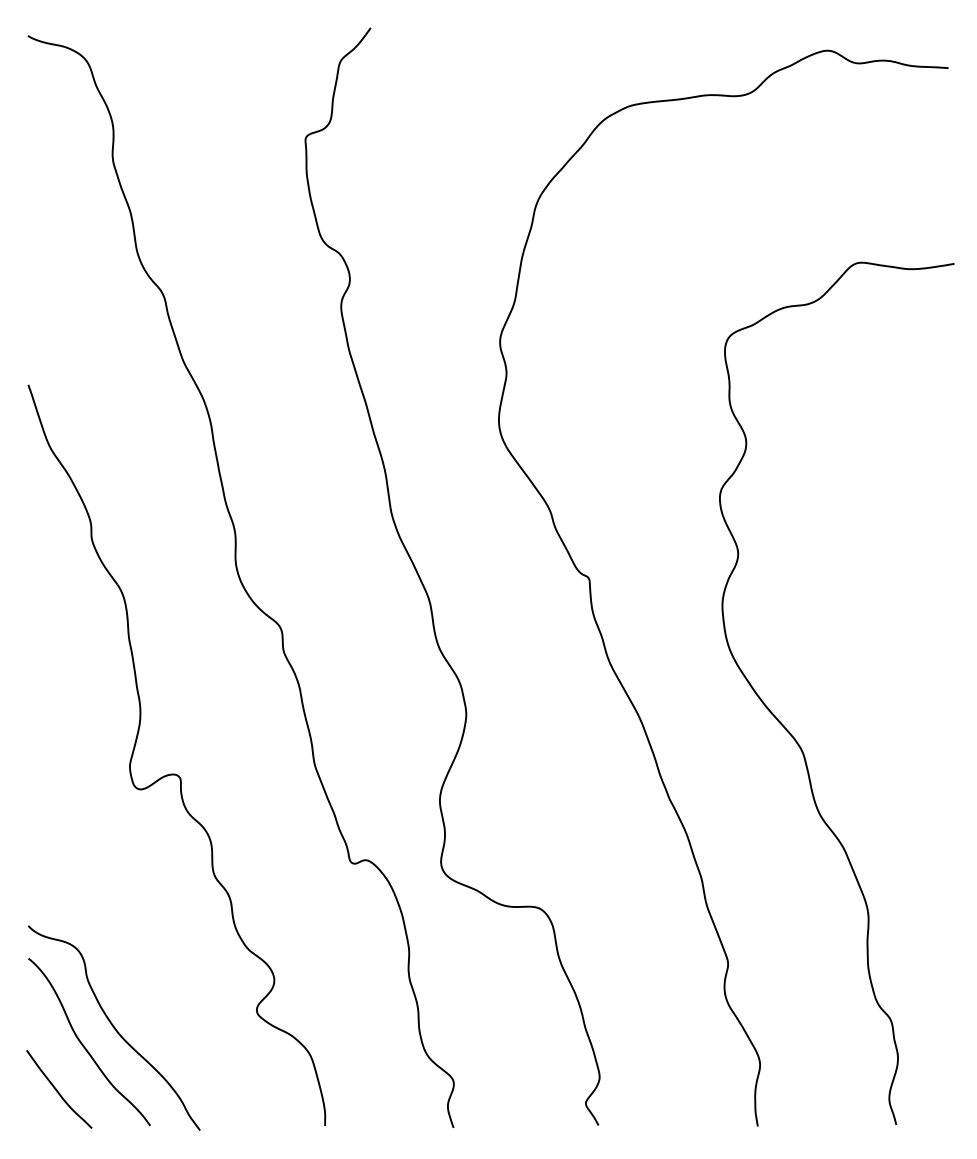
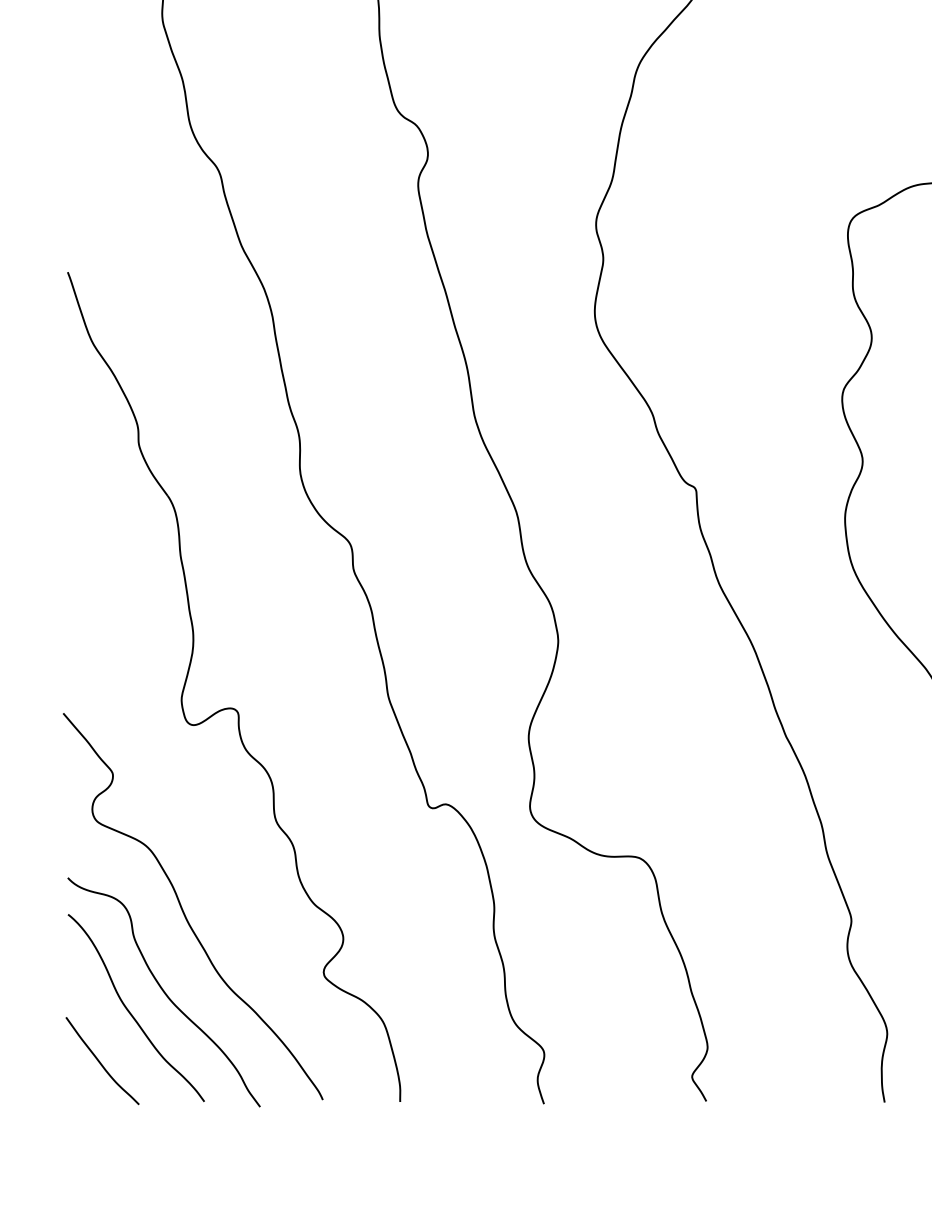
curve: (131, 953) -> (183, 908), added

